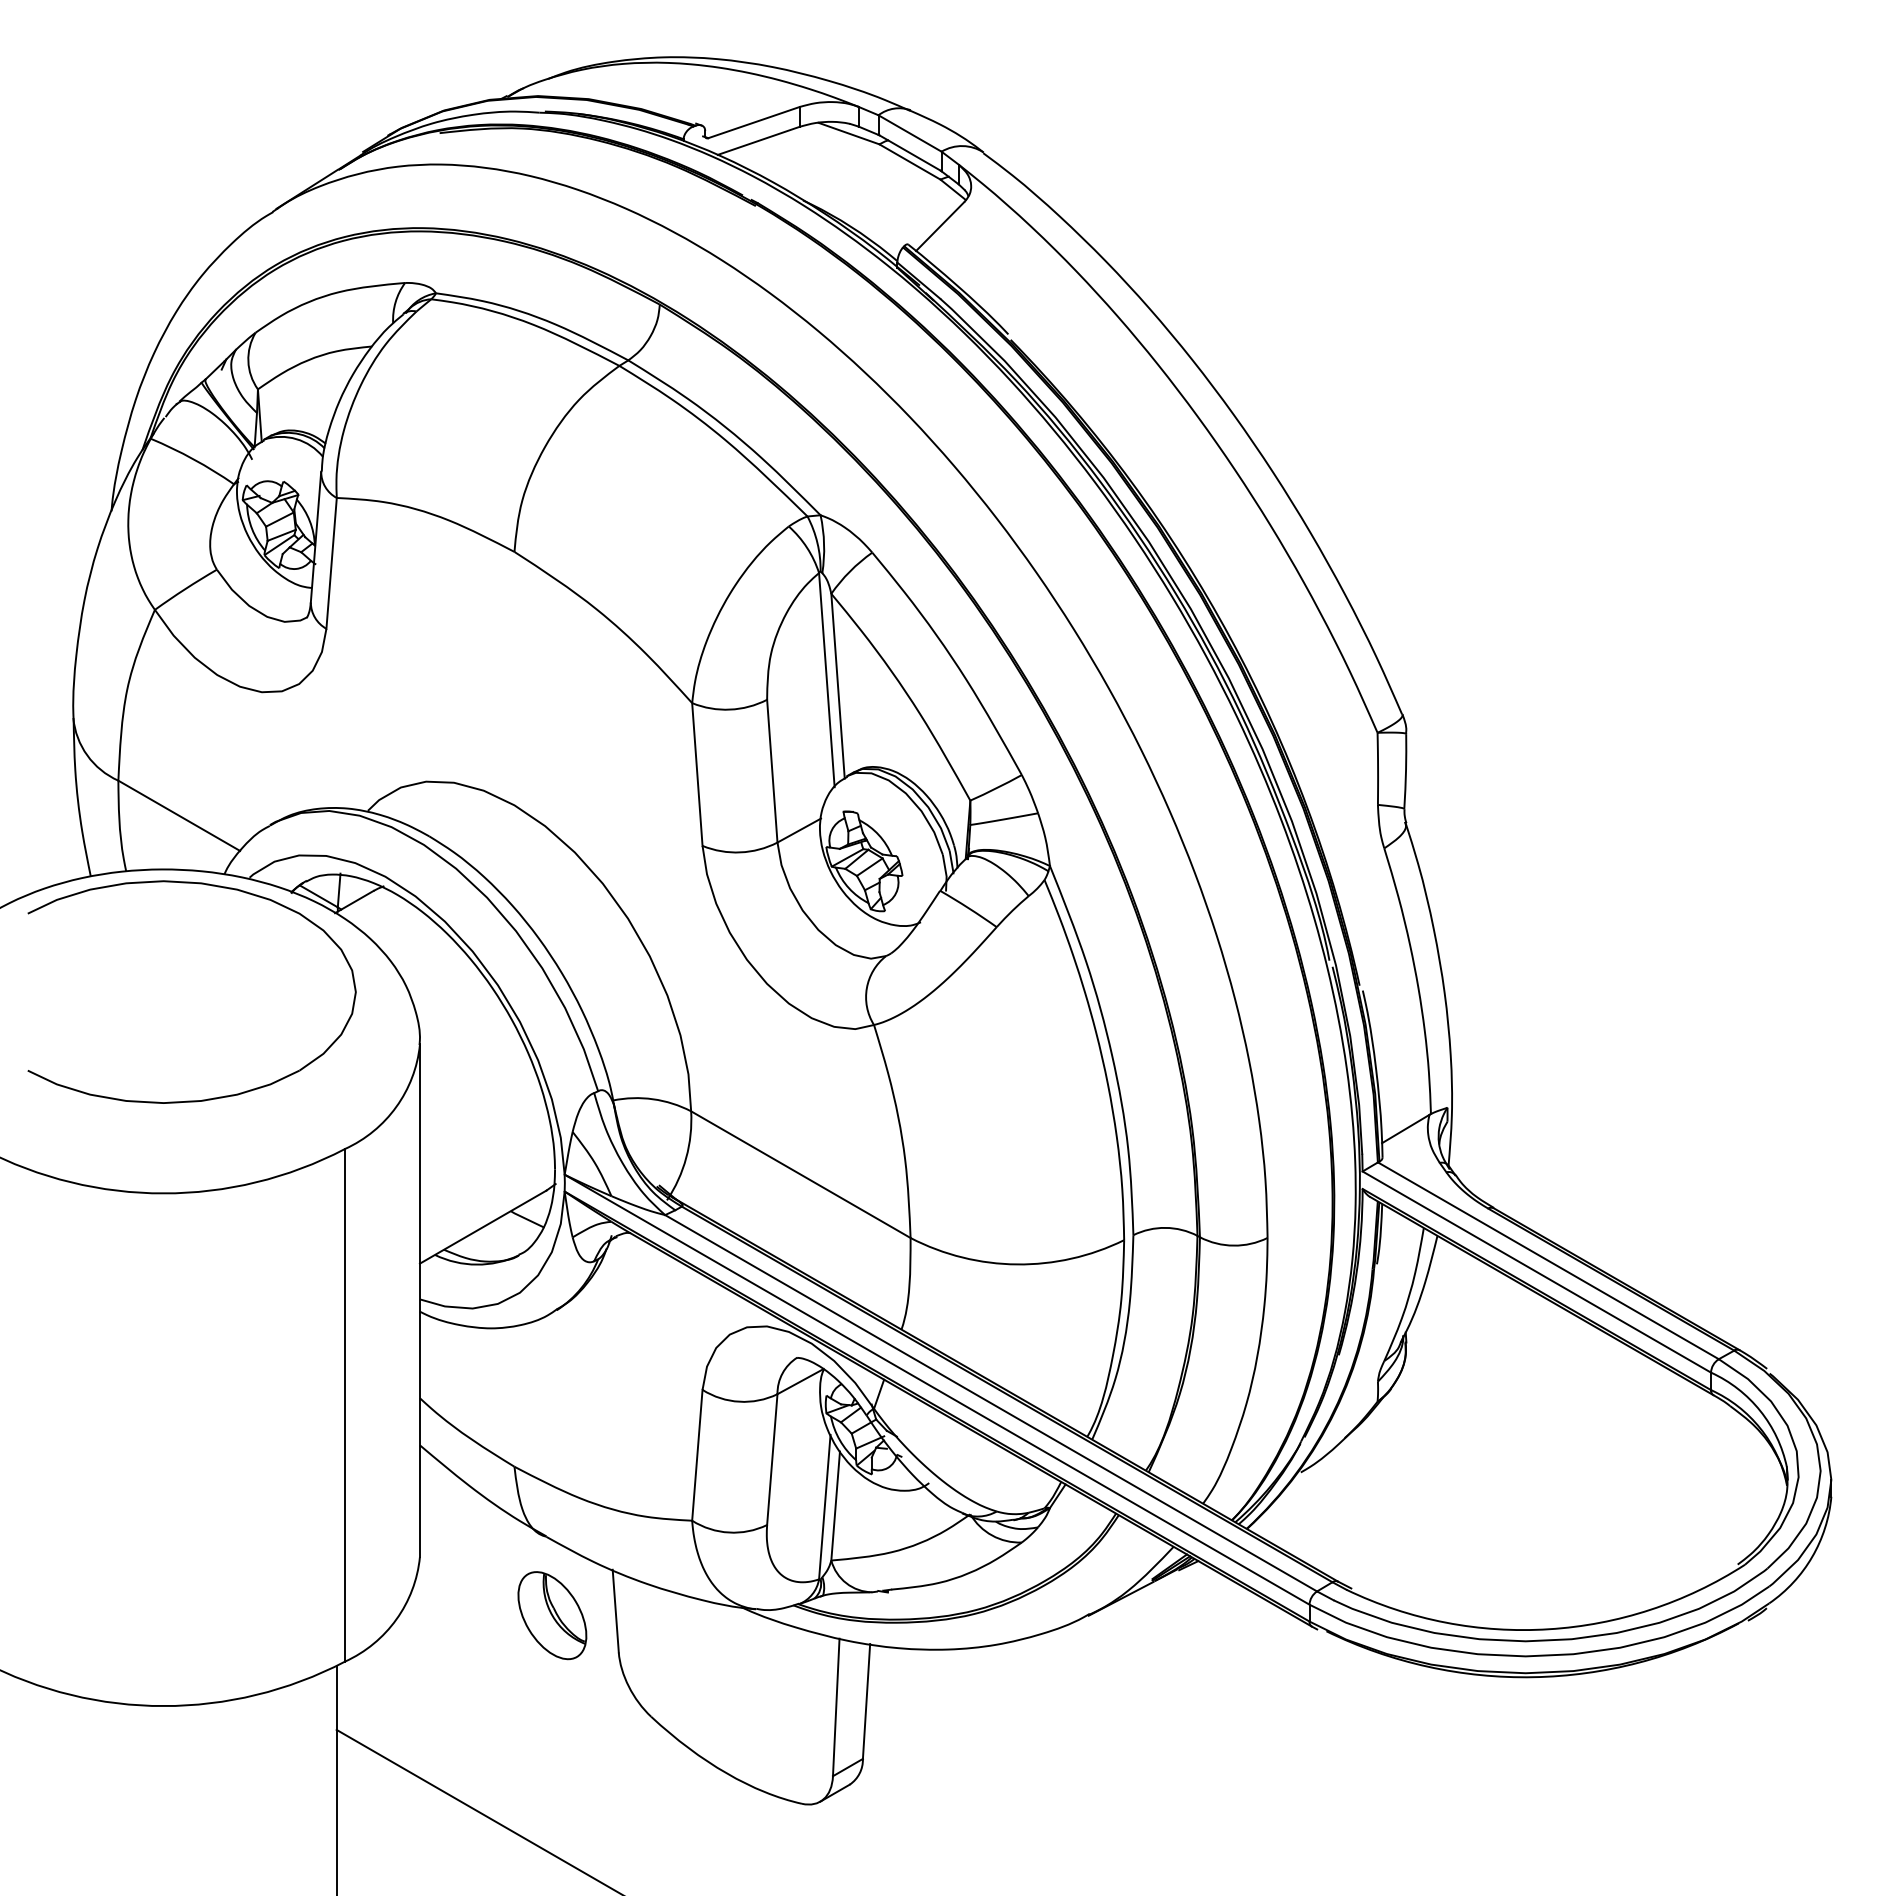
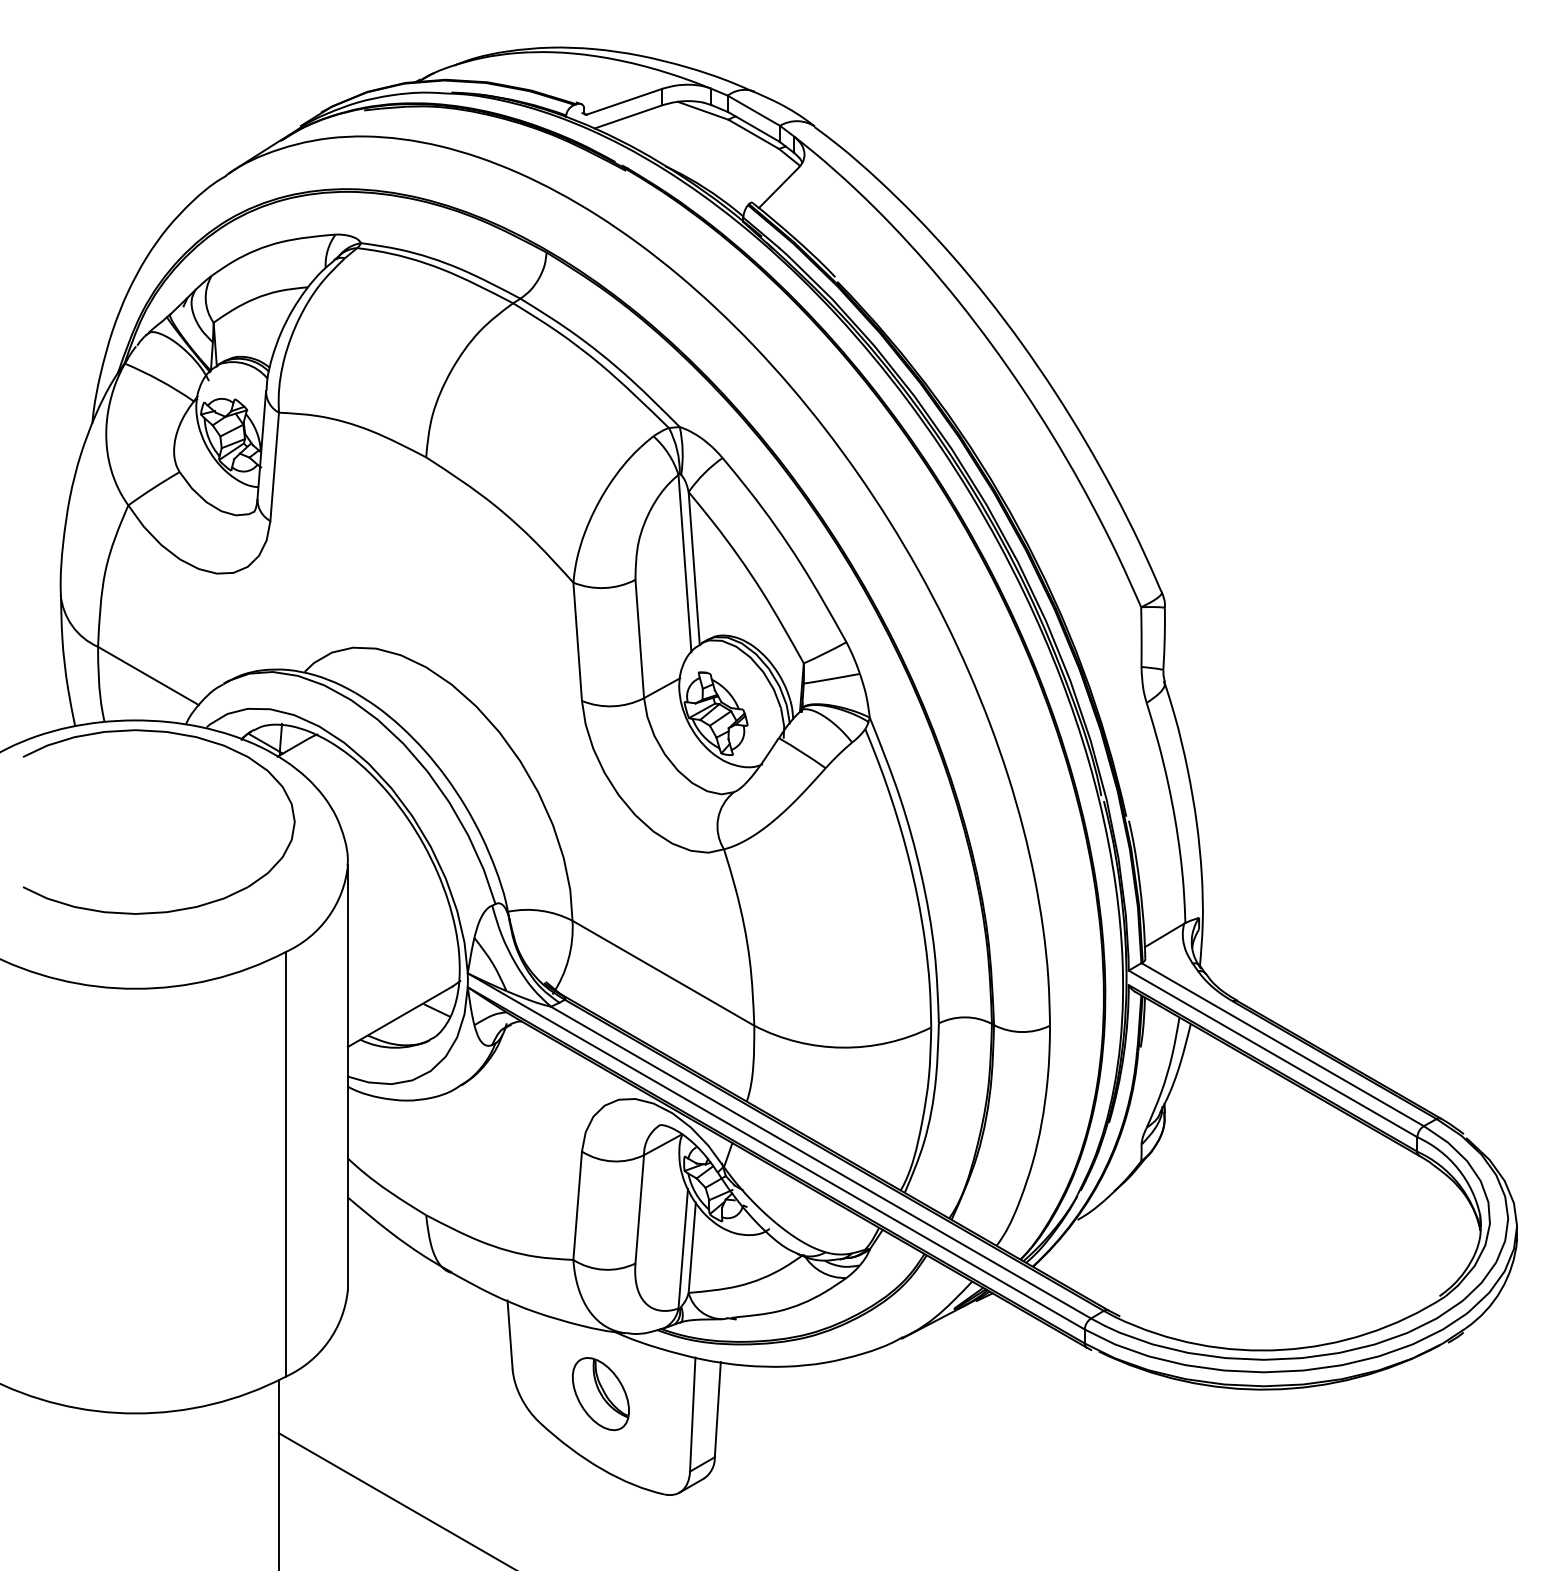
part: (552, 1615) -> (600, 1393), moved

